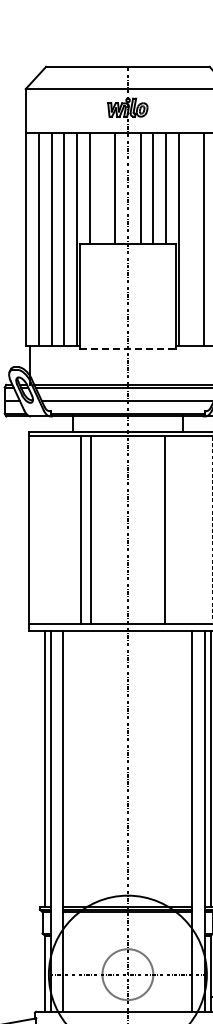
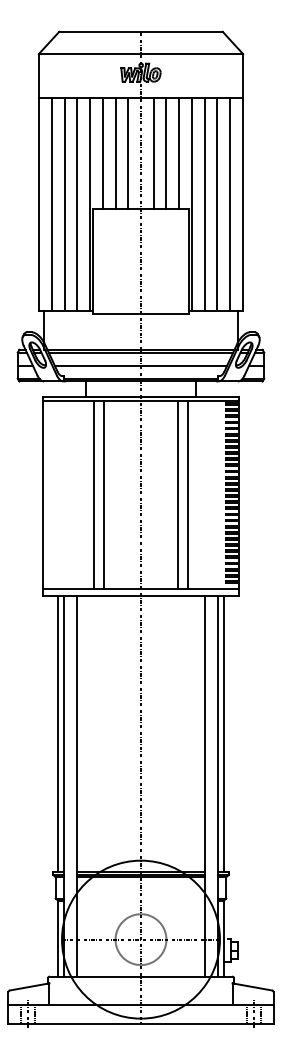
line: (102, 188) -> (115, 153), added
line: (191, 238) -> (204, 203), added
line: (128, 349) -> (141, 314), dashed -> solid
line: (175, 529) -> (188, 494), added

